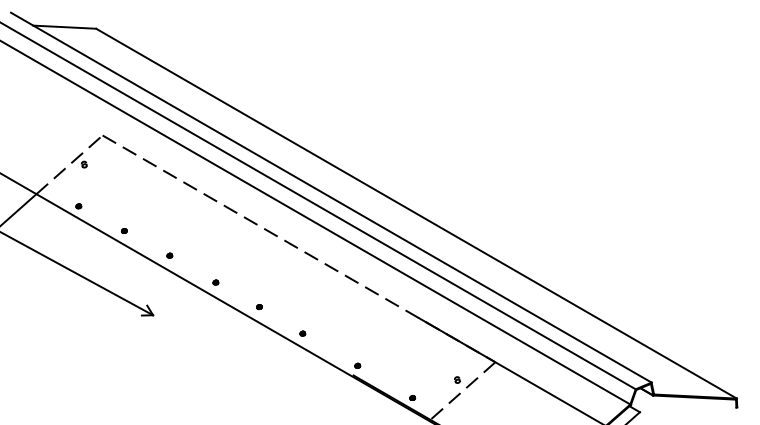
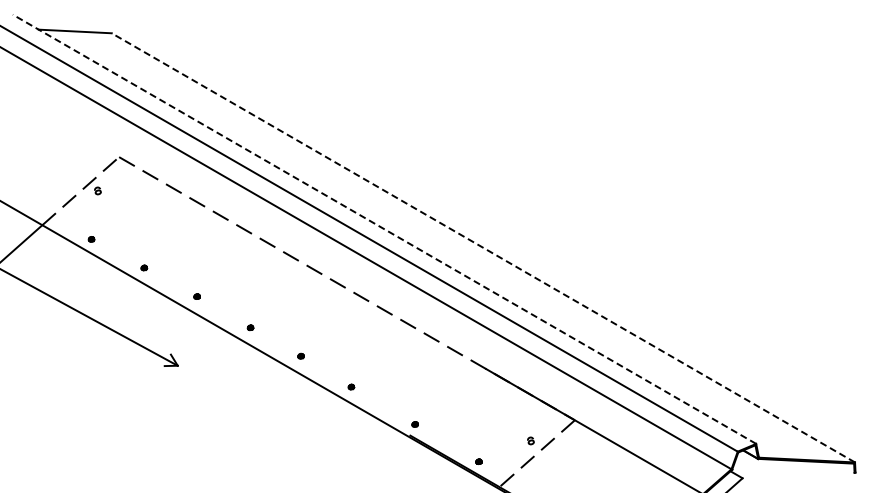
line: (331, 197) -> (384, 229), solid -> dashed
line: (415, 213) -> (482, 247), solid -> dashed

